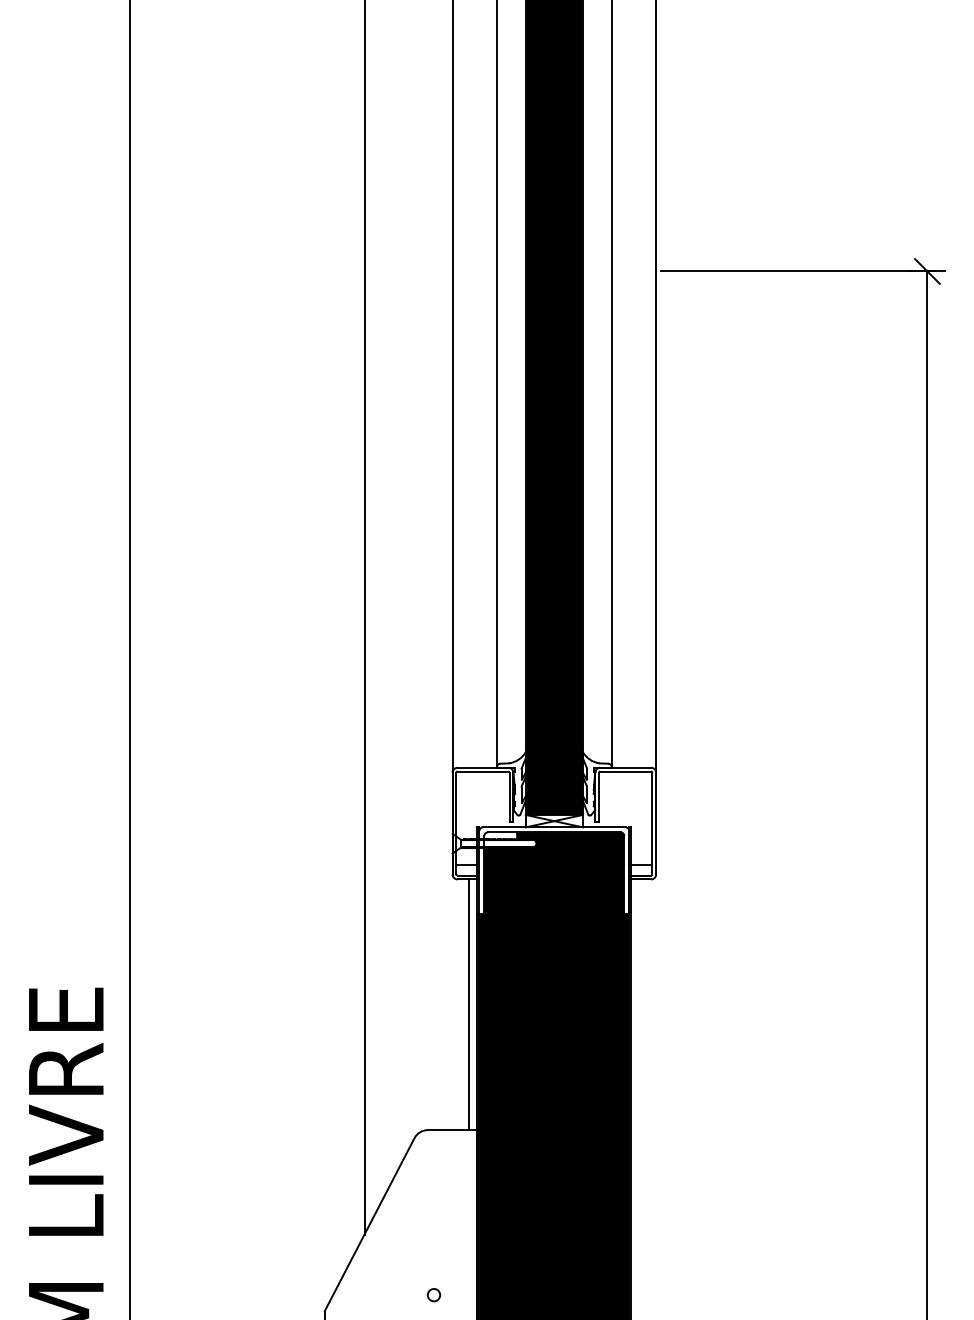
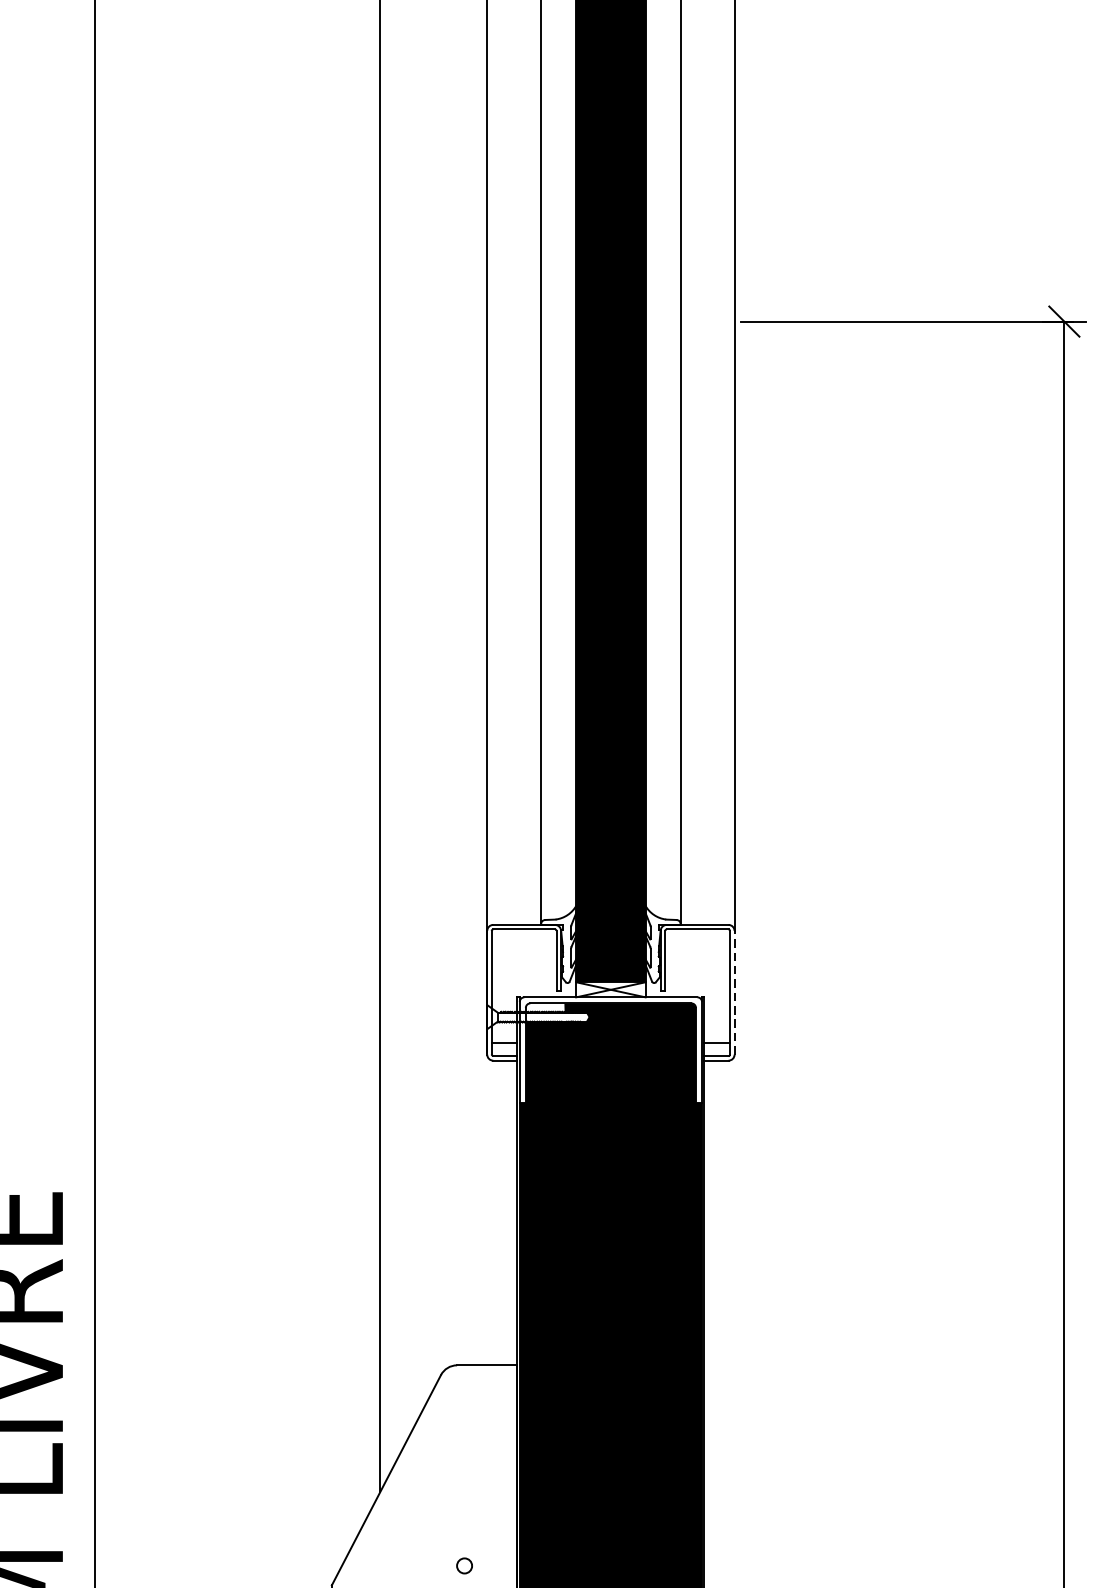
line: (656, 823) -> (735, 992), solid -> dashed
line: (468, 1004) -> (506, 1212), removed

